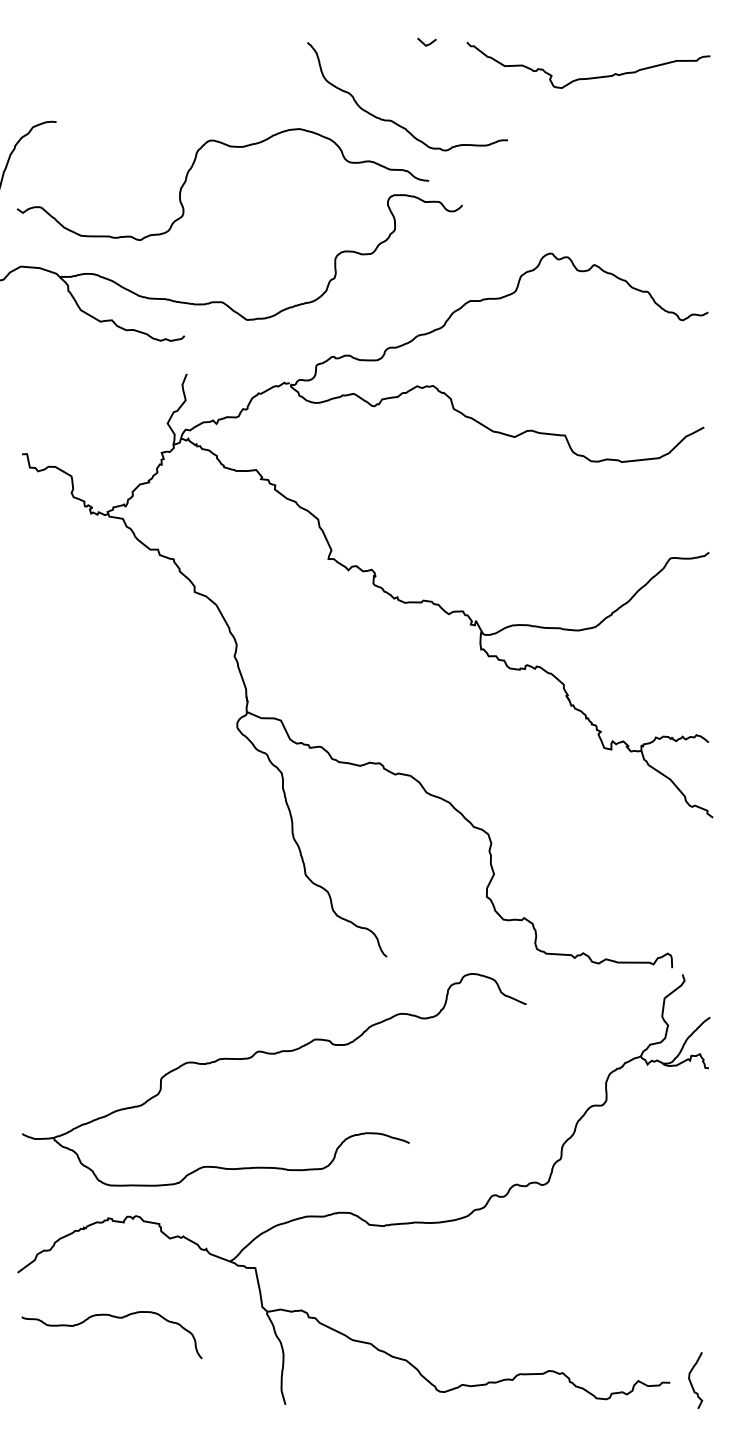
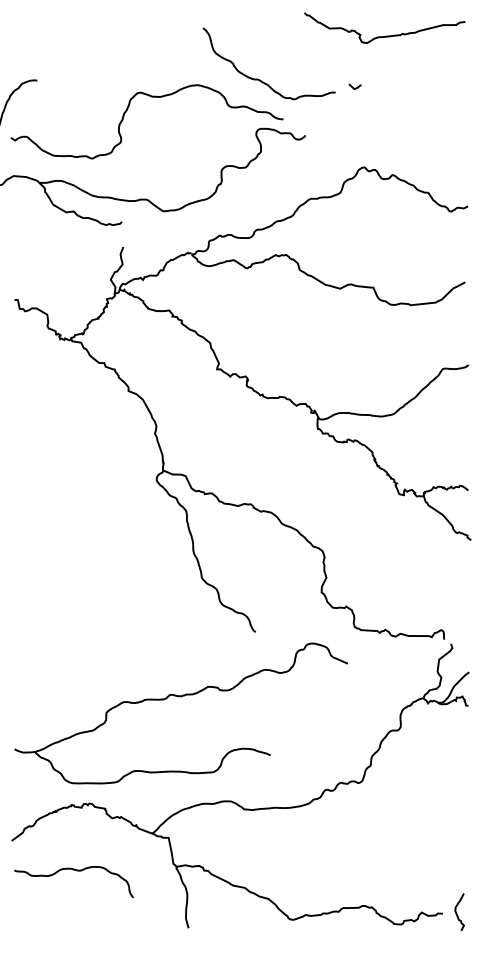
line: (424, 41) -> (353, 86), moved
curve: (589, 76) -> (385, 35), moved

